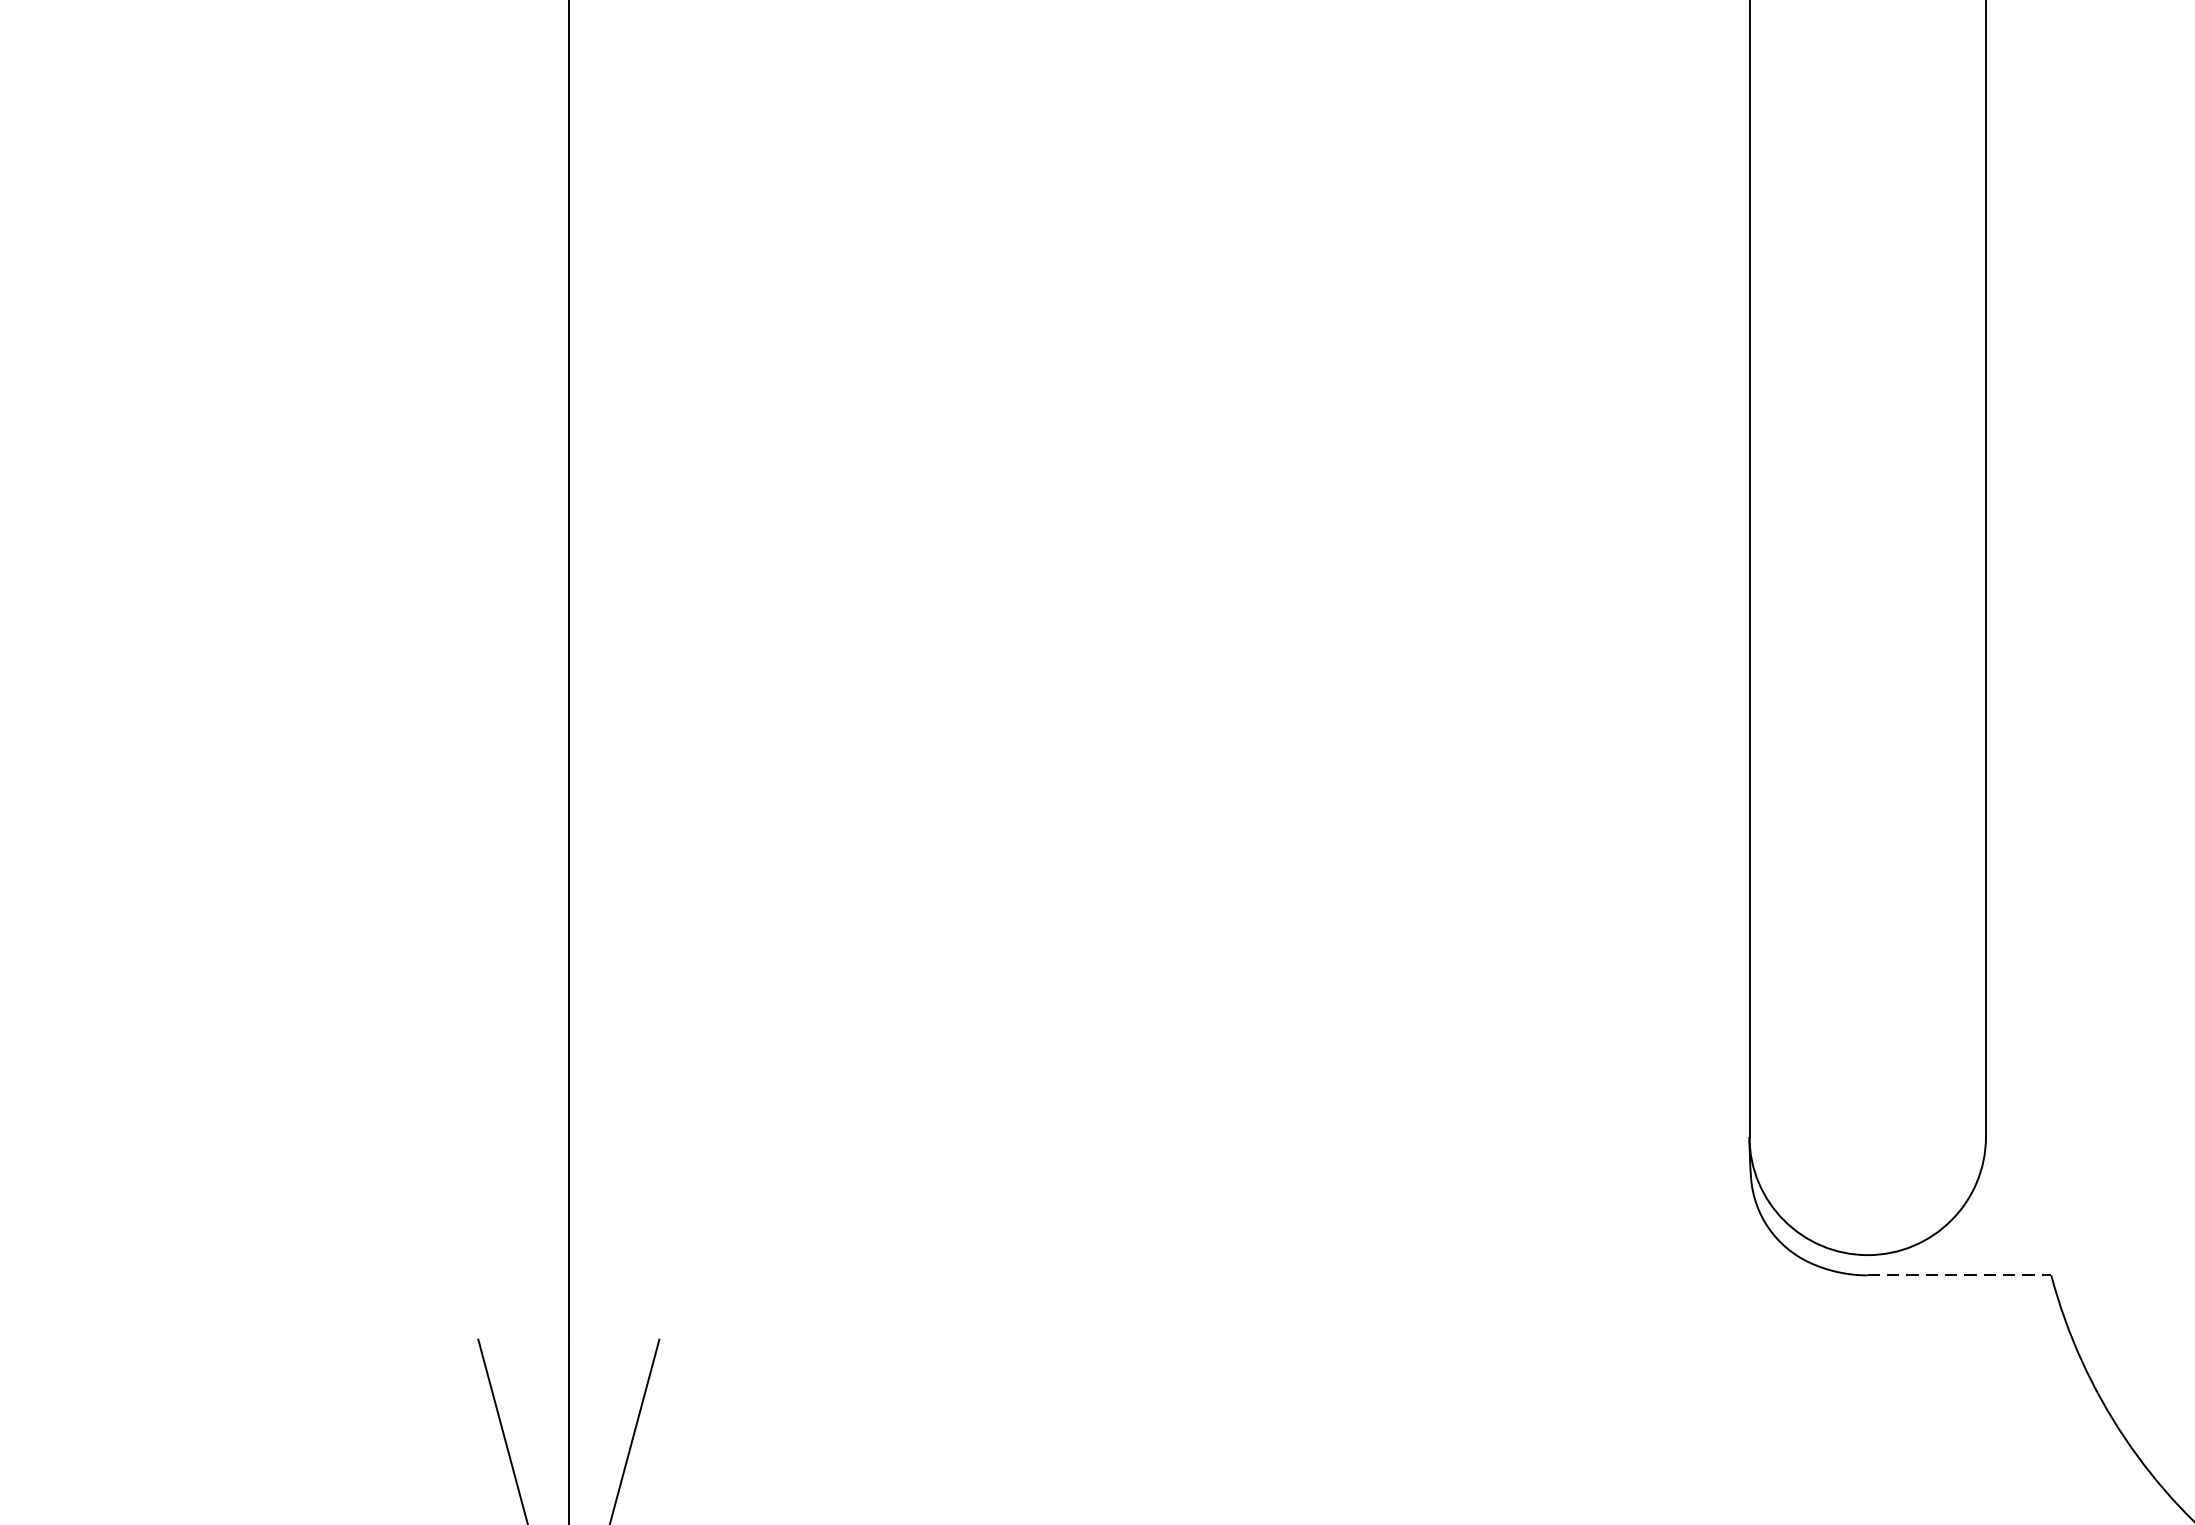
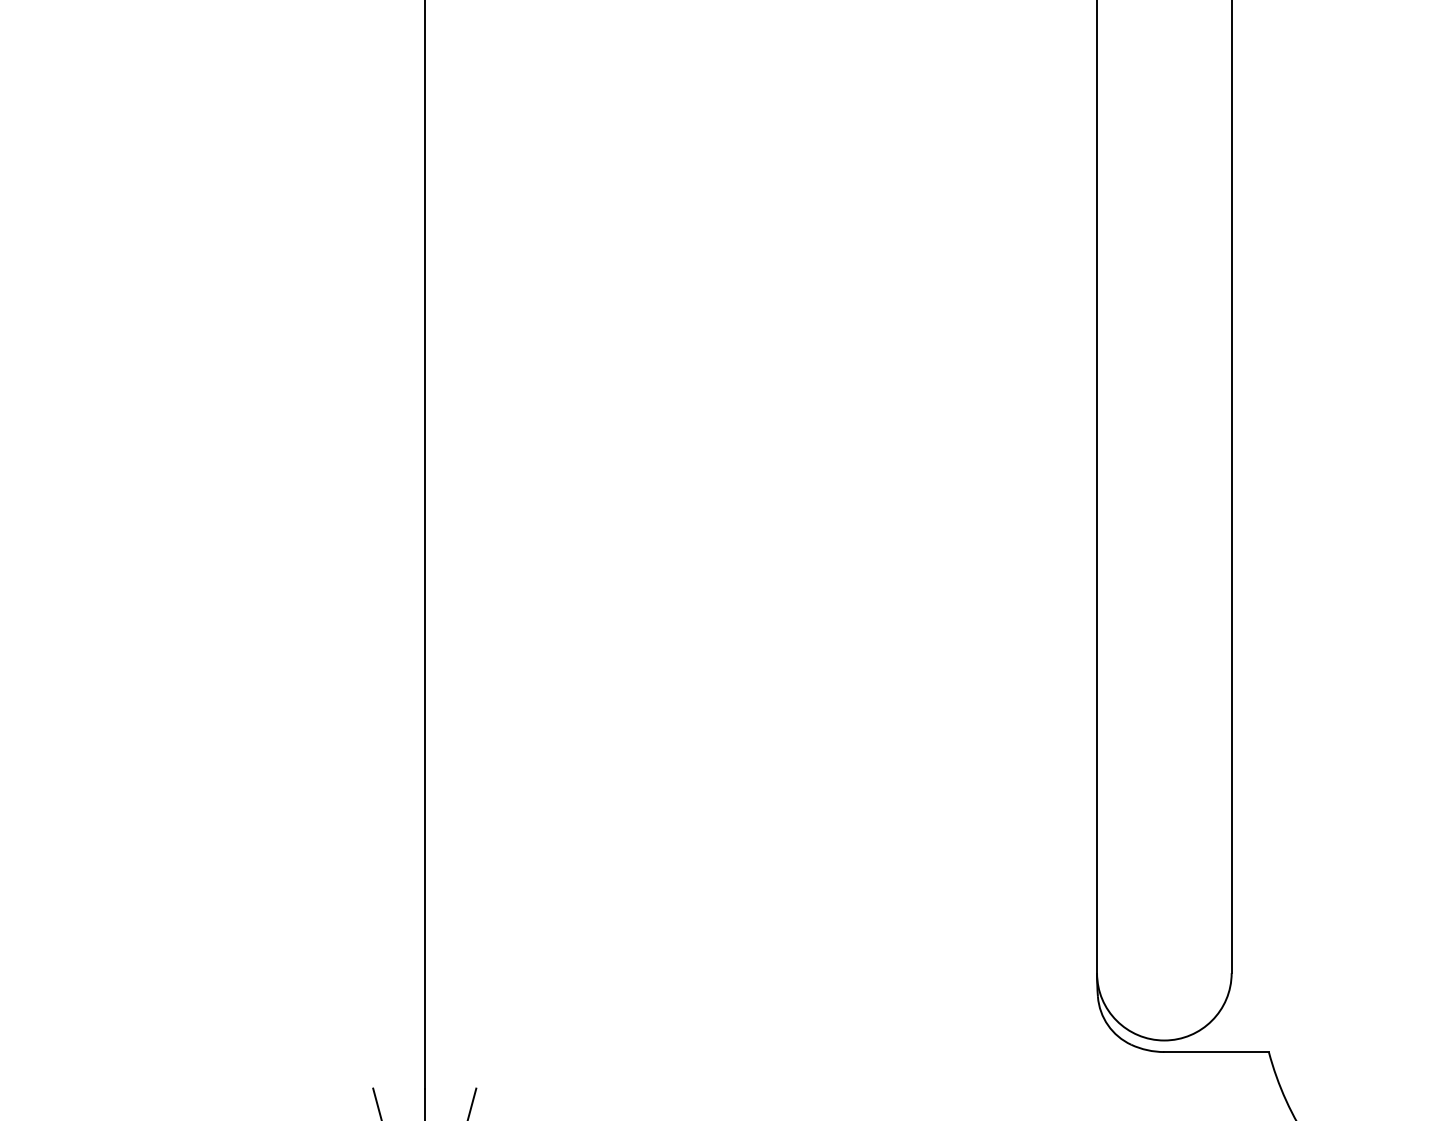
line: (1961, 1276) -> (1217, 1052), dashed -> solid

